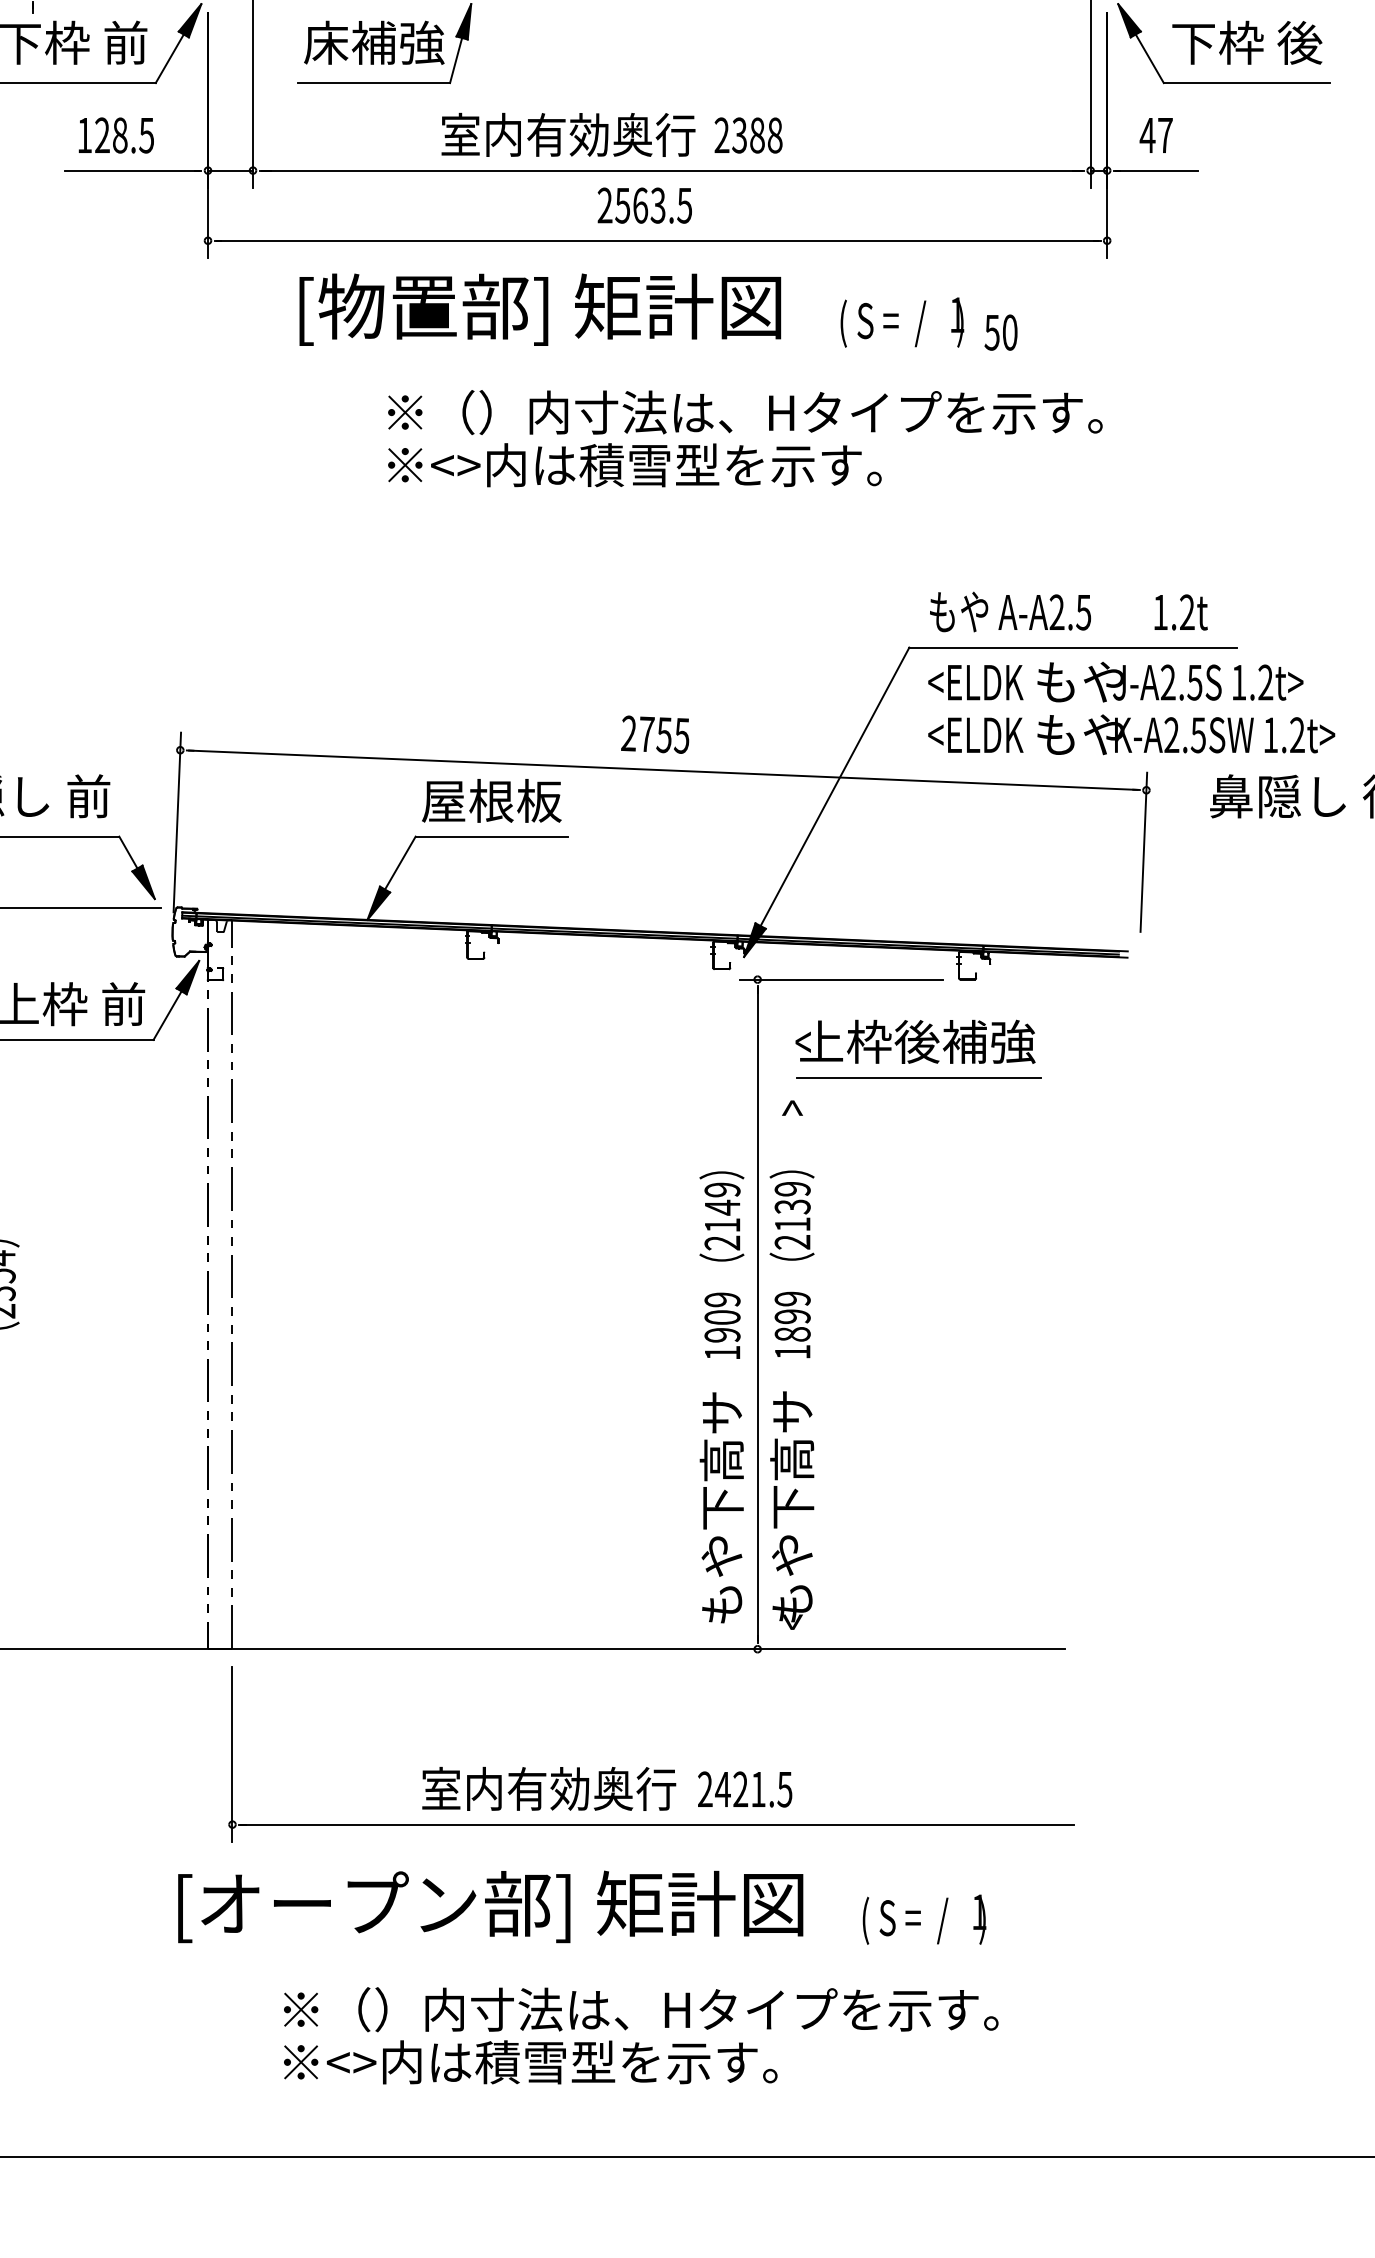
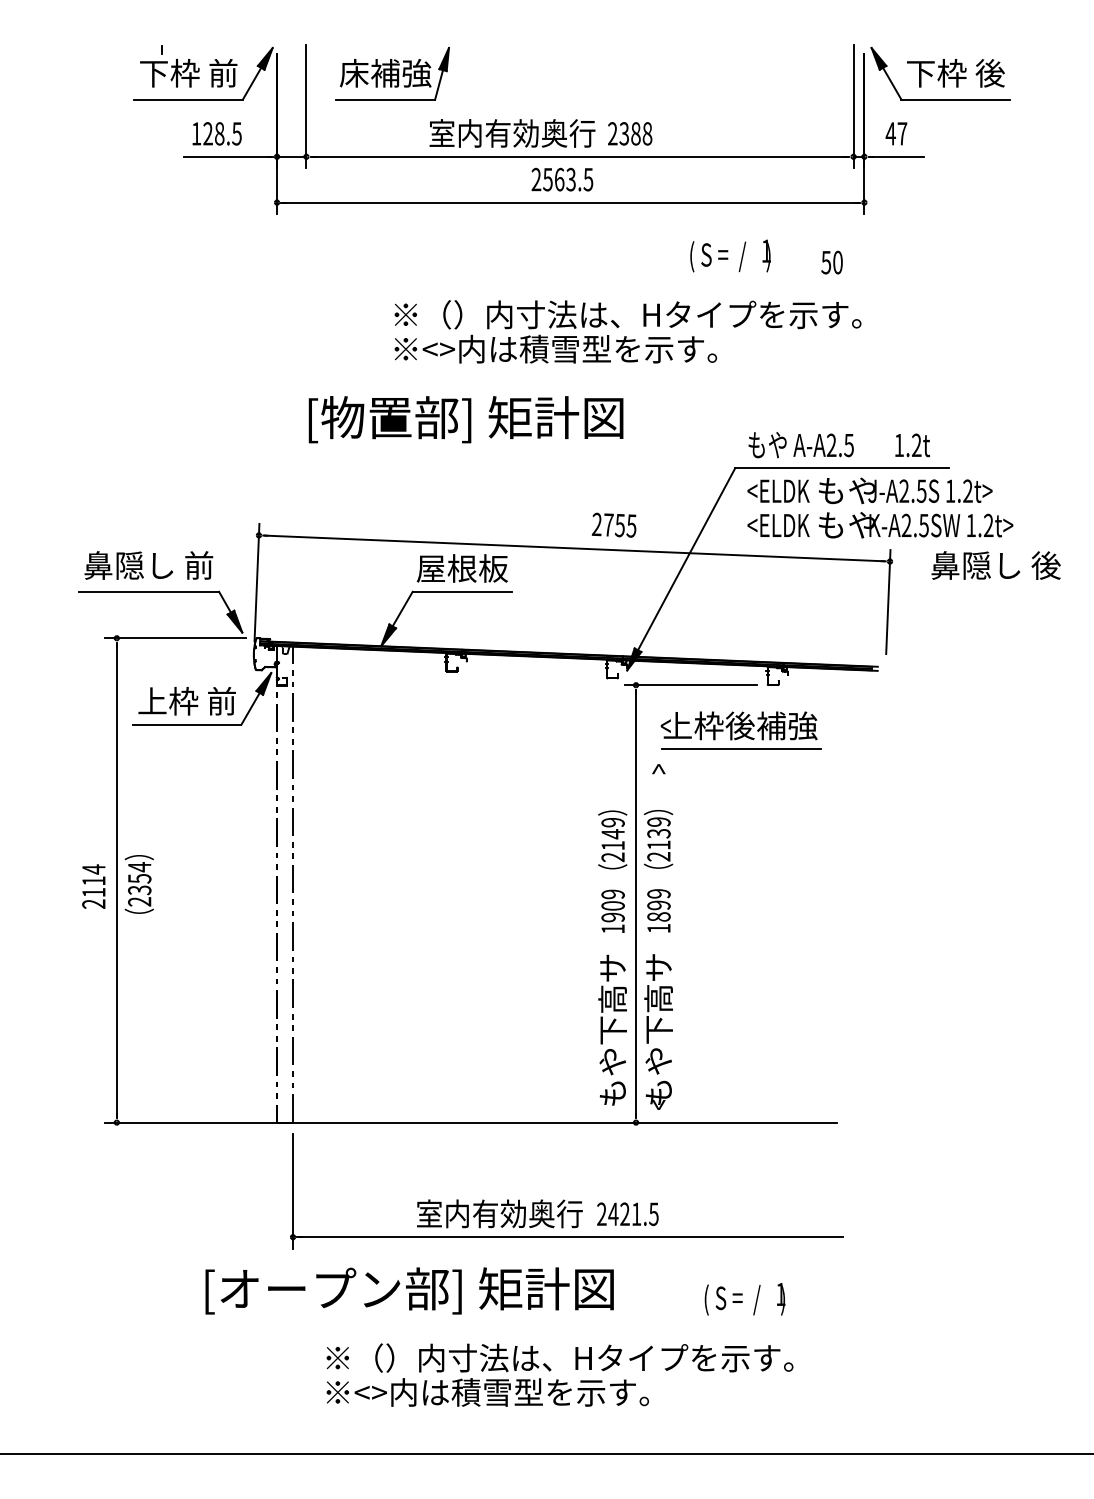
text: (539, 309) -> (465, 419), moved
text: (1000, 332) -> (831, 262), moved
text: (654, 733) -> (613, 524), moved
text: (490, 1906) -> (409, 1290), moved

